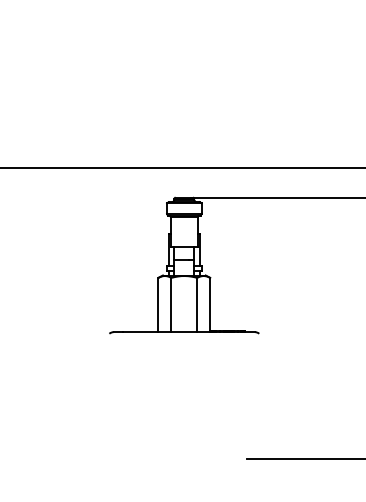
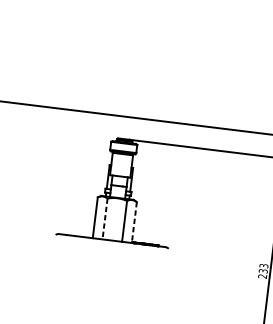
line: (171, 305) -> (105, 219), solid -> dashed
line: (210, 305) -> (134, 222), solid -> dashed

